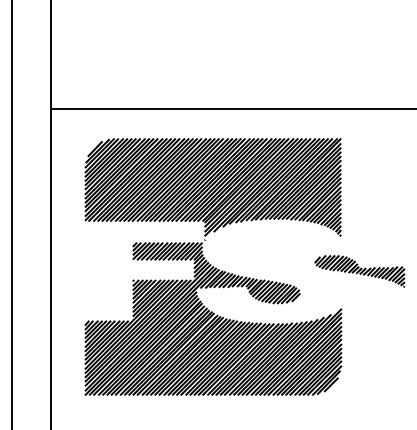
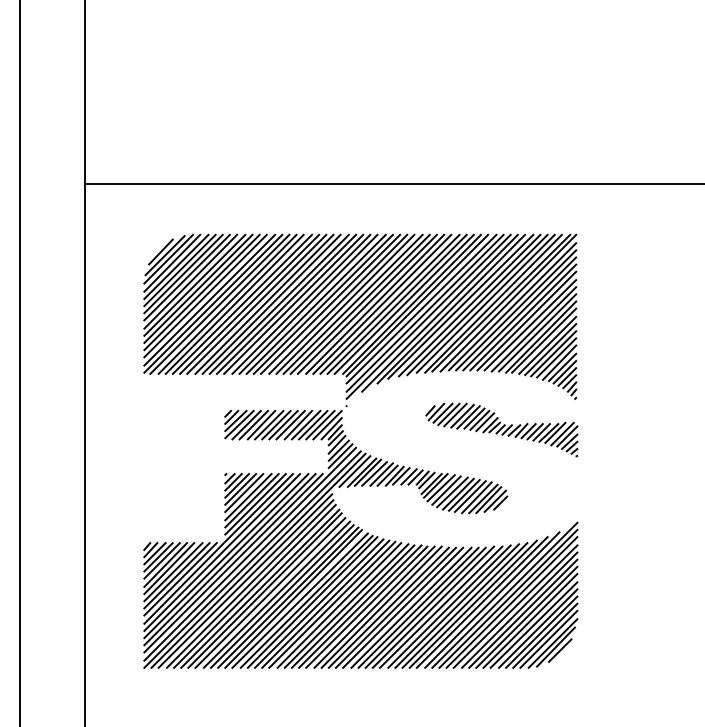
part: (359, 271) -> (501, 430), moved

